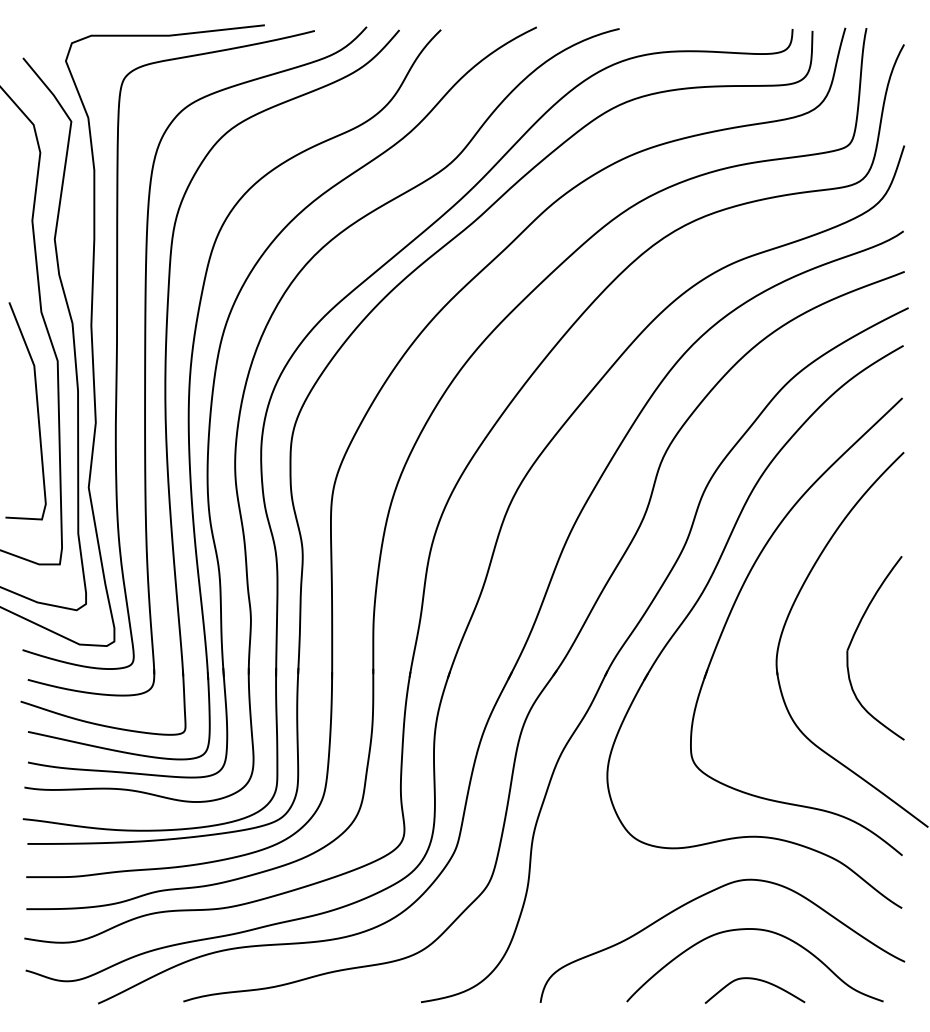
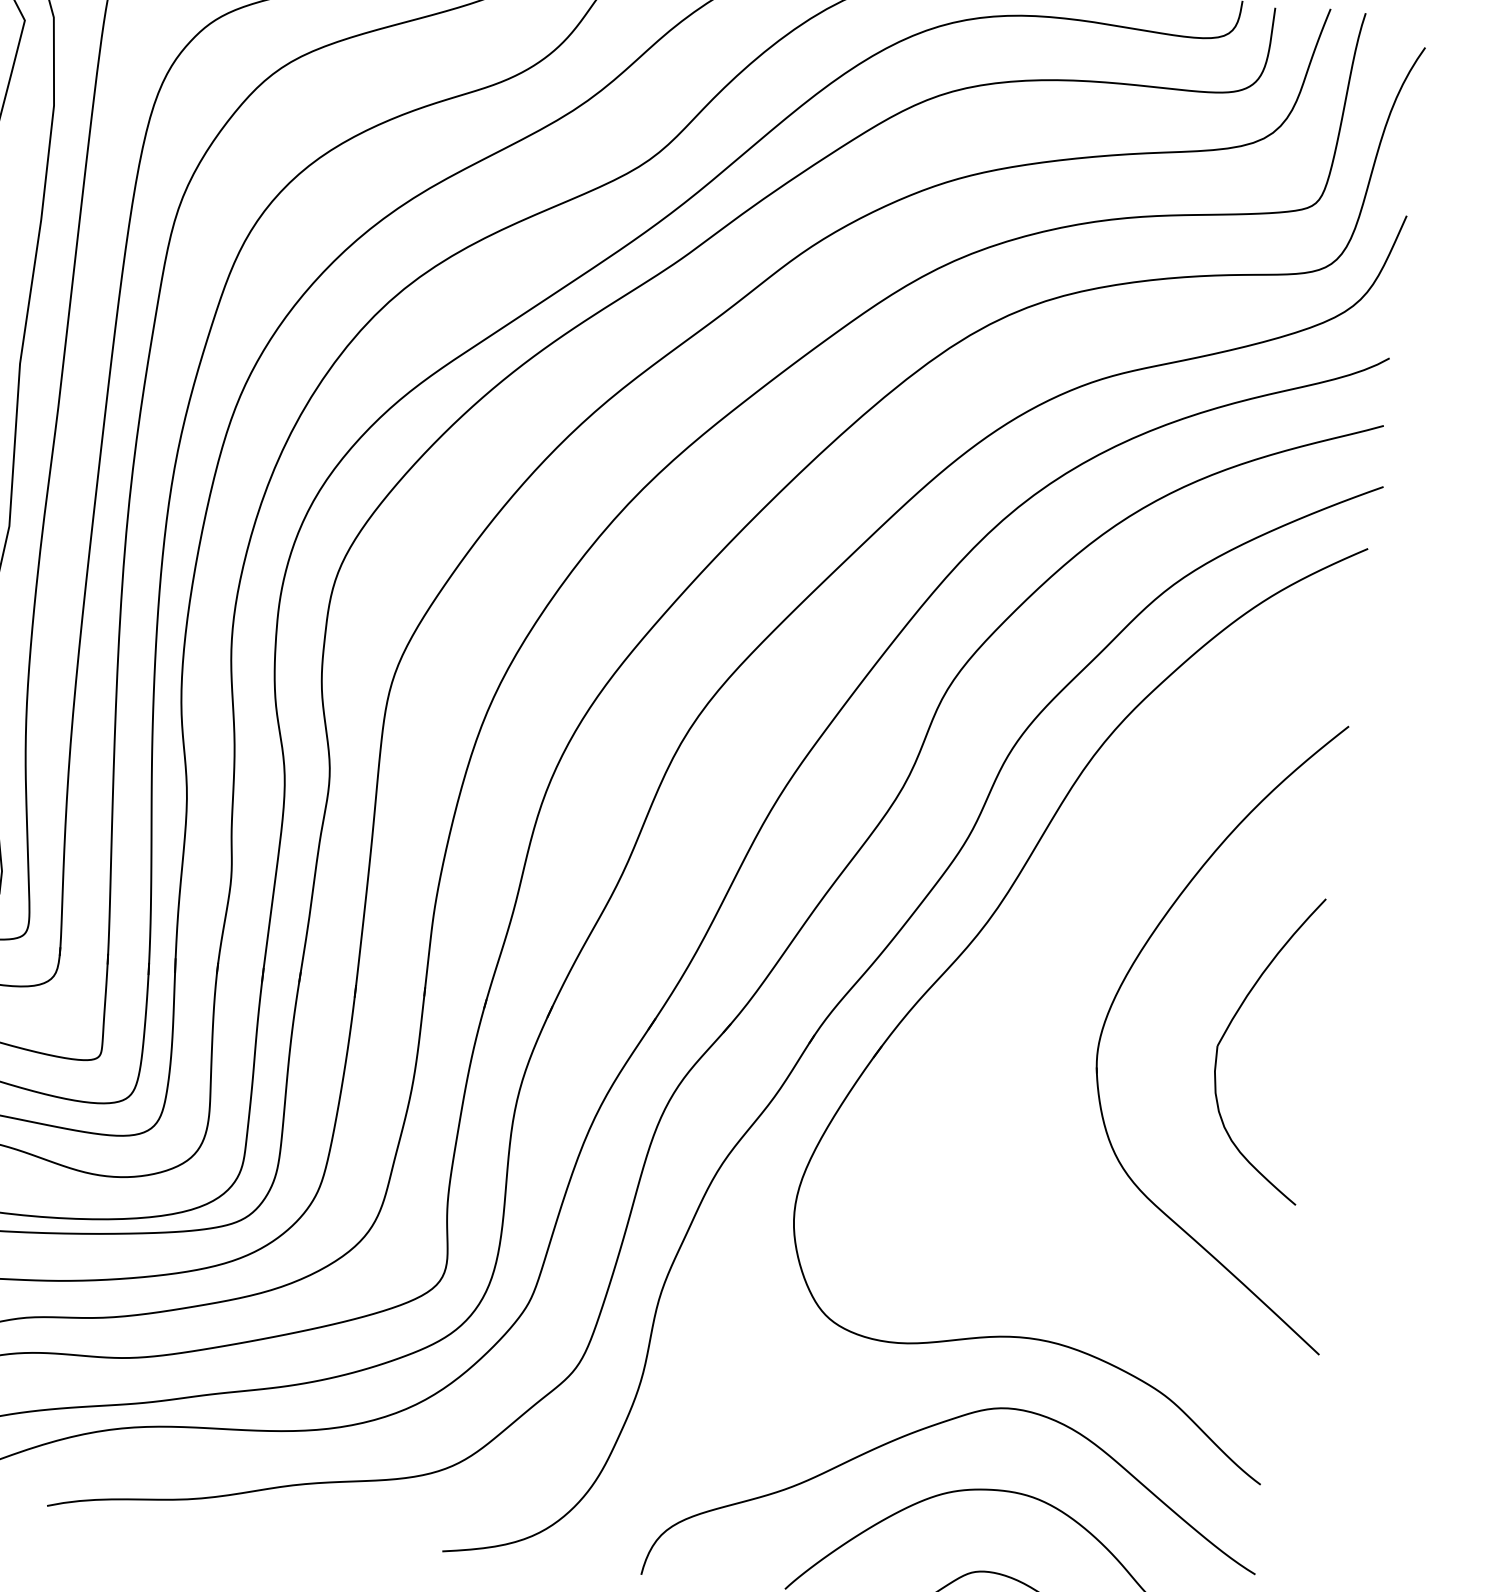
part: (738, 597) -> (1046, 937), removed

